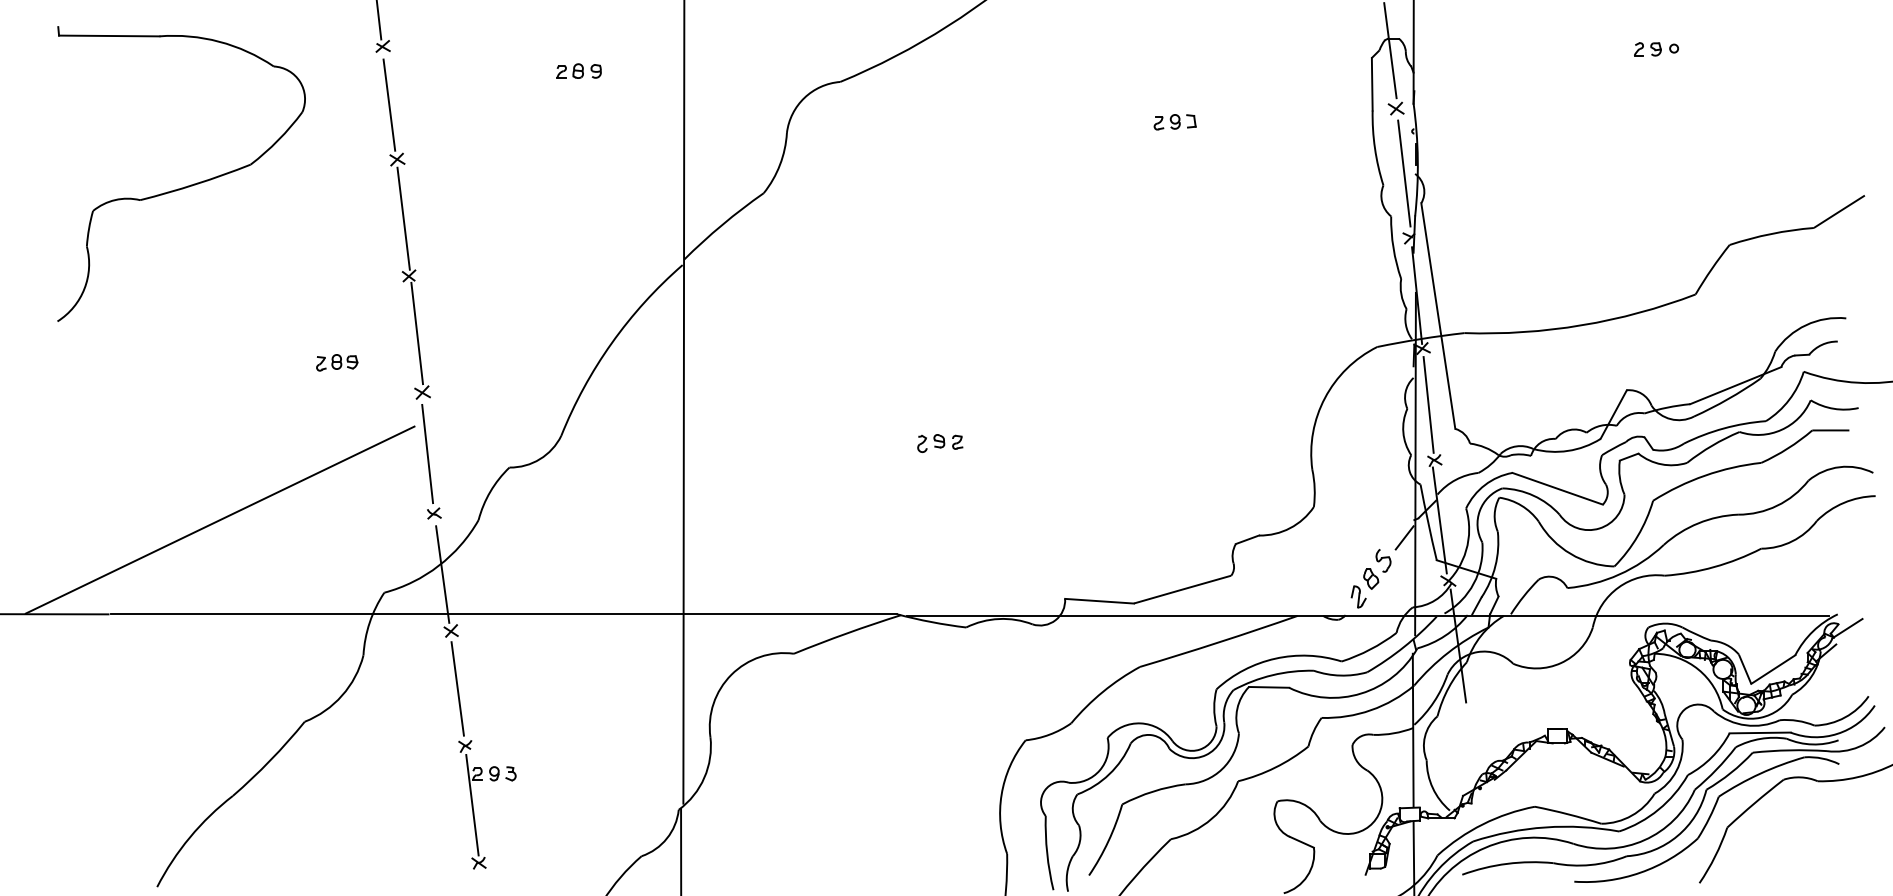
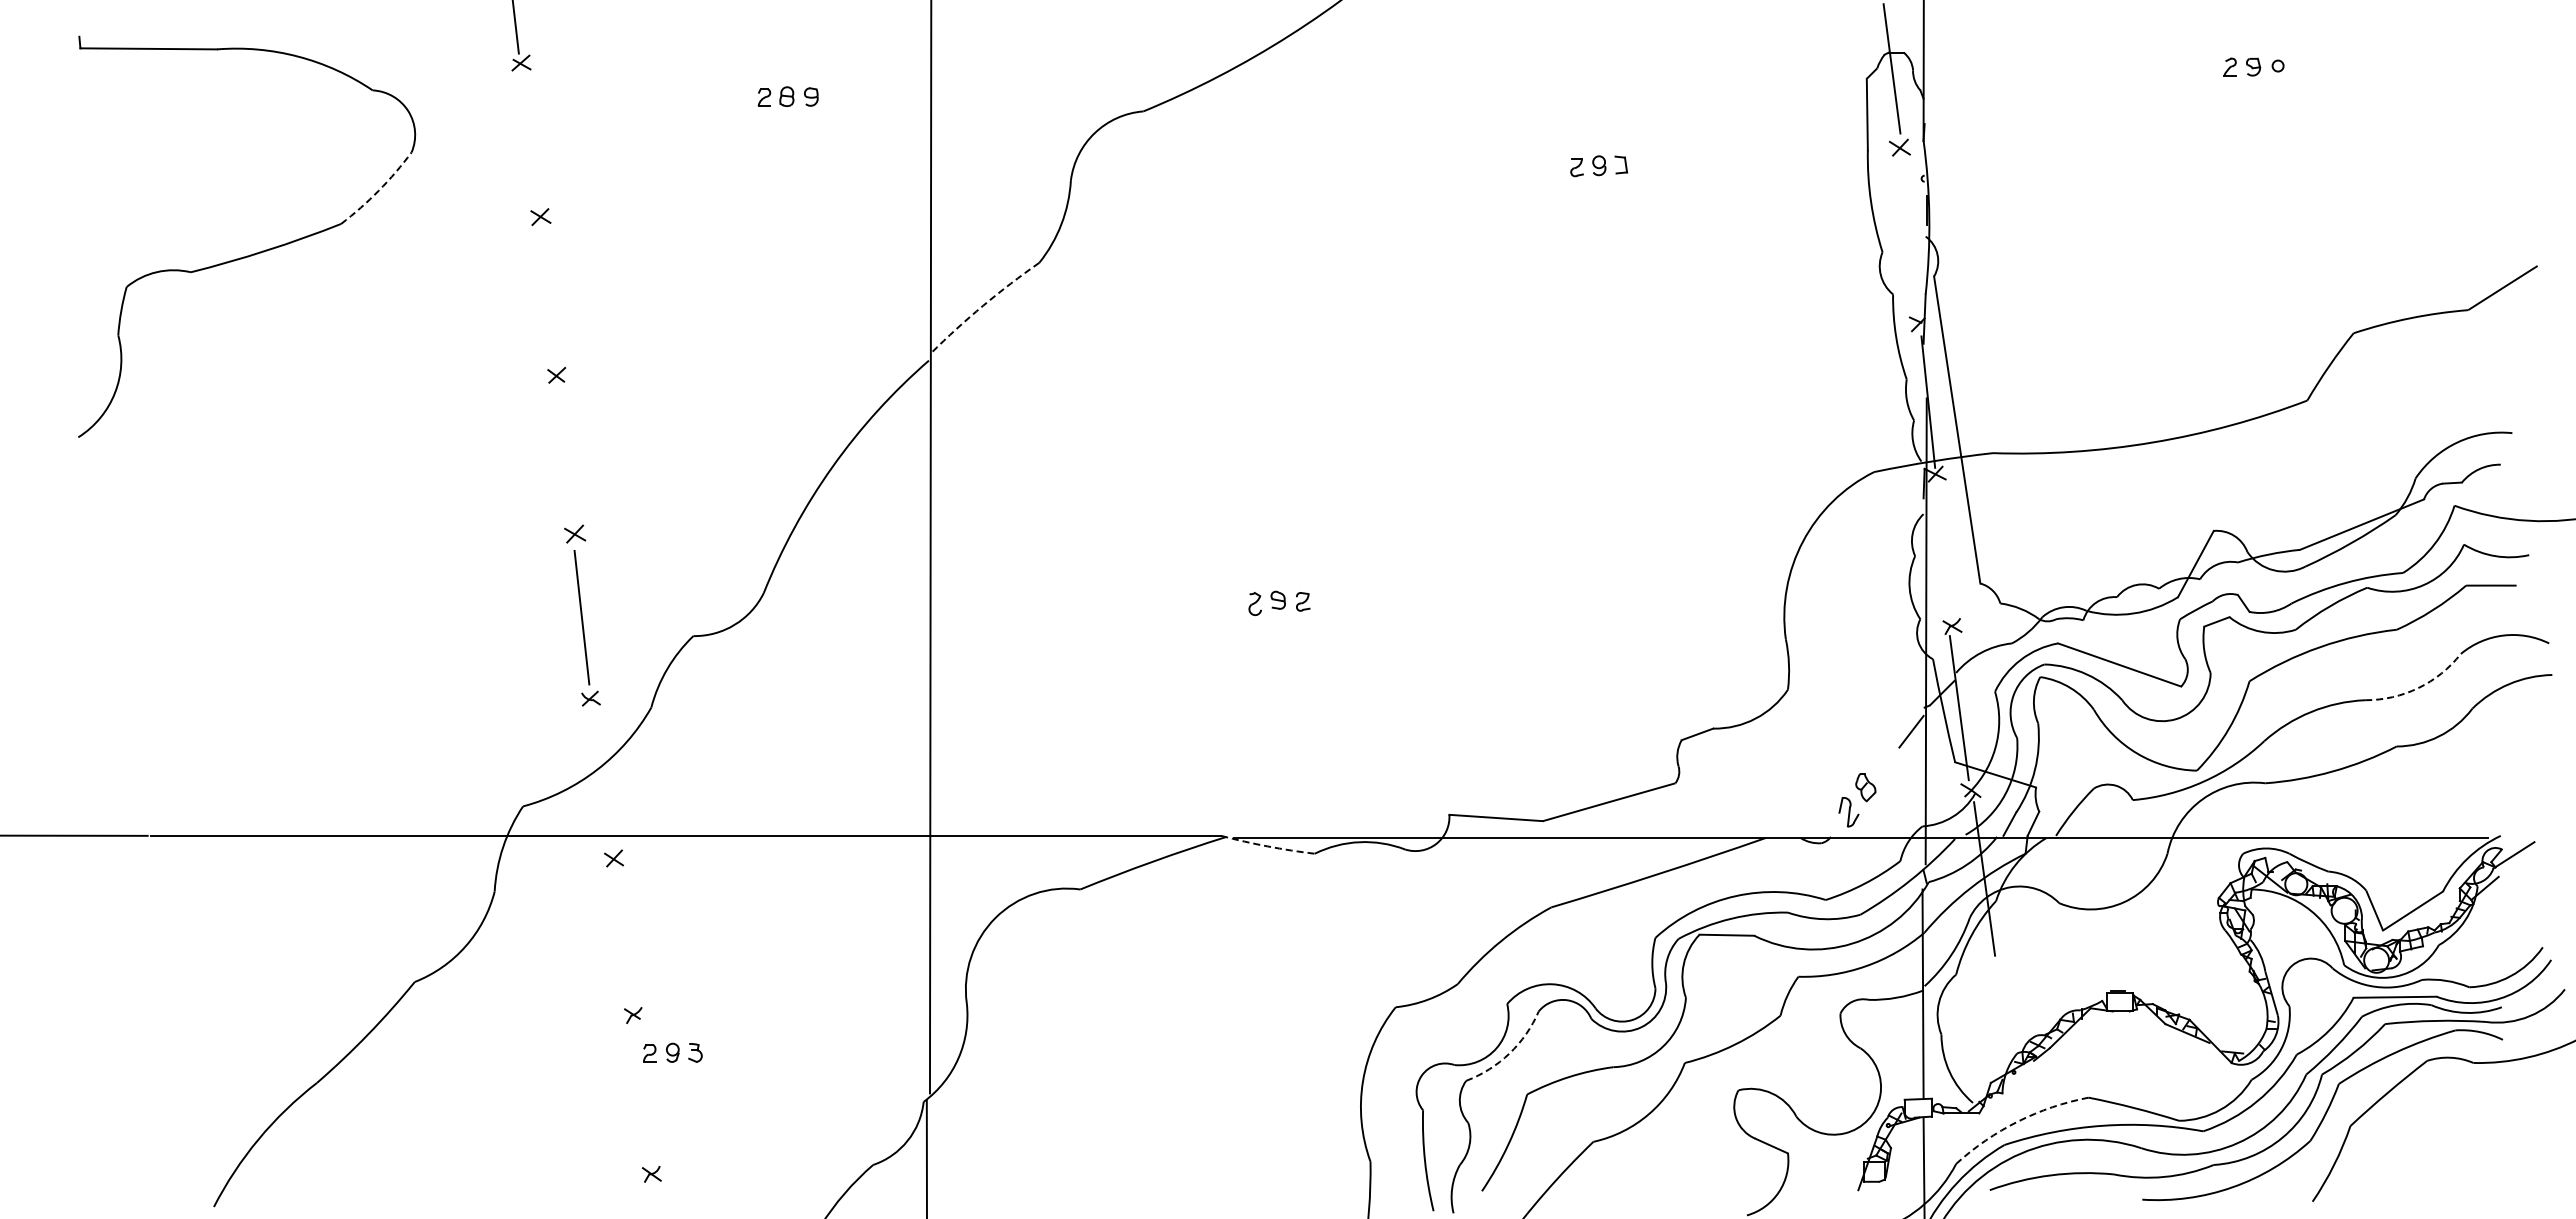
line: (389, 104) -> (529, 142), removed
arc: (278, 140) -> (378, 190), solid -> dashed
line: (1403, 173) -> (1910, 236), removed
line: (403, 218) -> (548, 297), removed
arc: (722, 224) -> (983, 305), solid -> dashed
line: (417, 333) -> (567, 453), removed
part: (336, 362) -> (458, 493), removed
line: (1428, 404) -> (1943, 550), removed
arc: (1777, 506) -> (2418, 688), solid -> dashed
line: (220, 520) -> (299, 707), removed
part: (1383, 560) -> (1882, 762), removed
line: (442, 574) -> (602, 781), removed
arc: (931, 622) -> (1267, 846), solid -> dashed
line: (457, 688) -> (622, 936), removed
arc: (1109, 774) -> (1509, 1053), solid -> dashed
line: (472, 805) -> (642, 1095), removed
arc: (1482, 824) -> (2017, 1121), solid -> dashed

